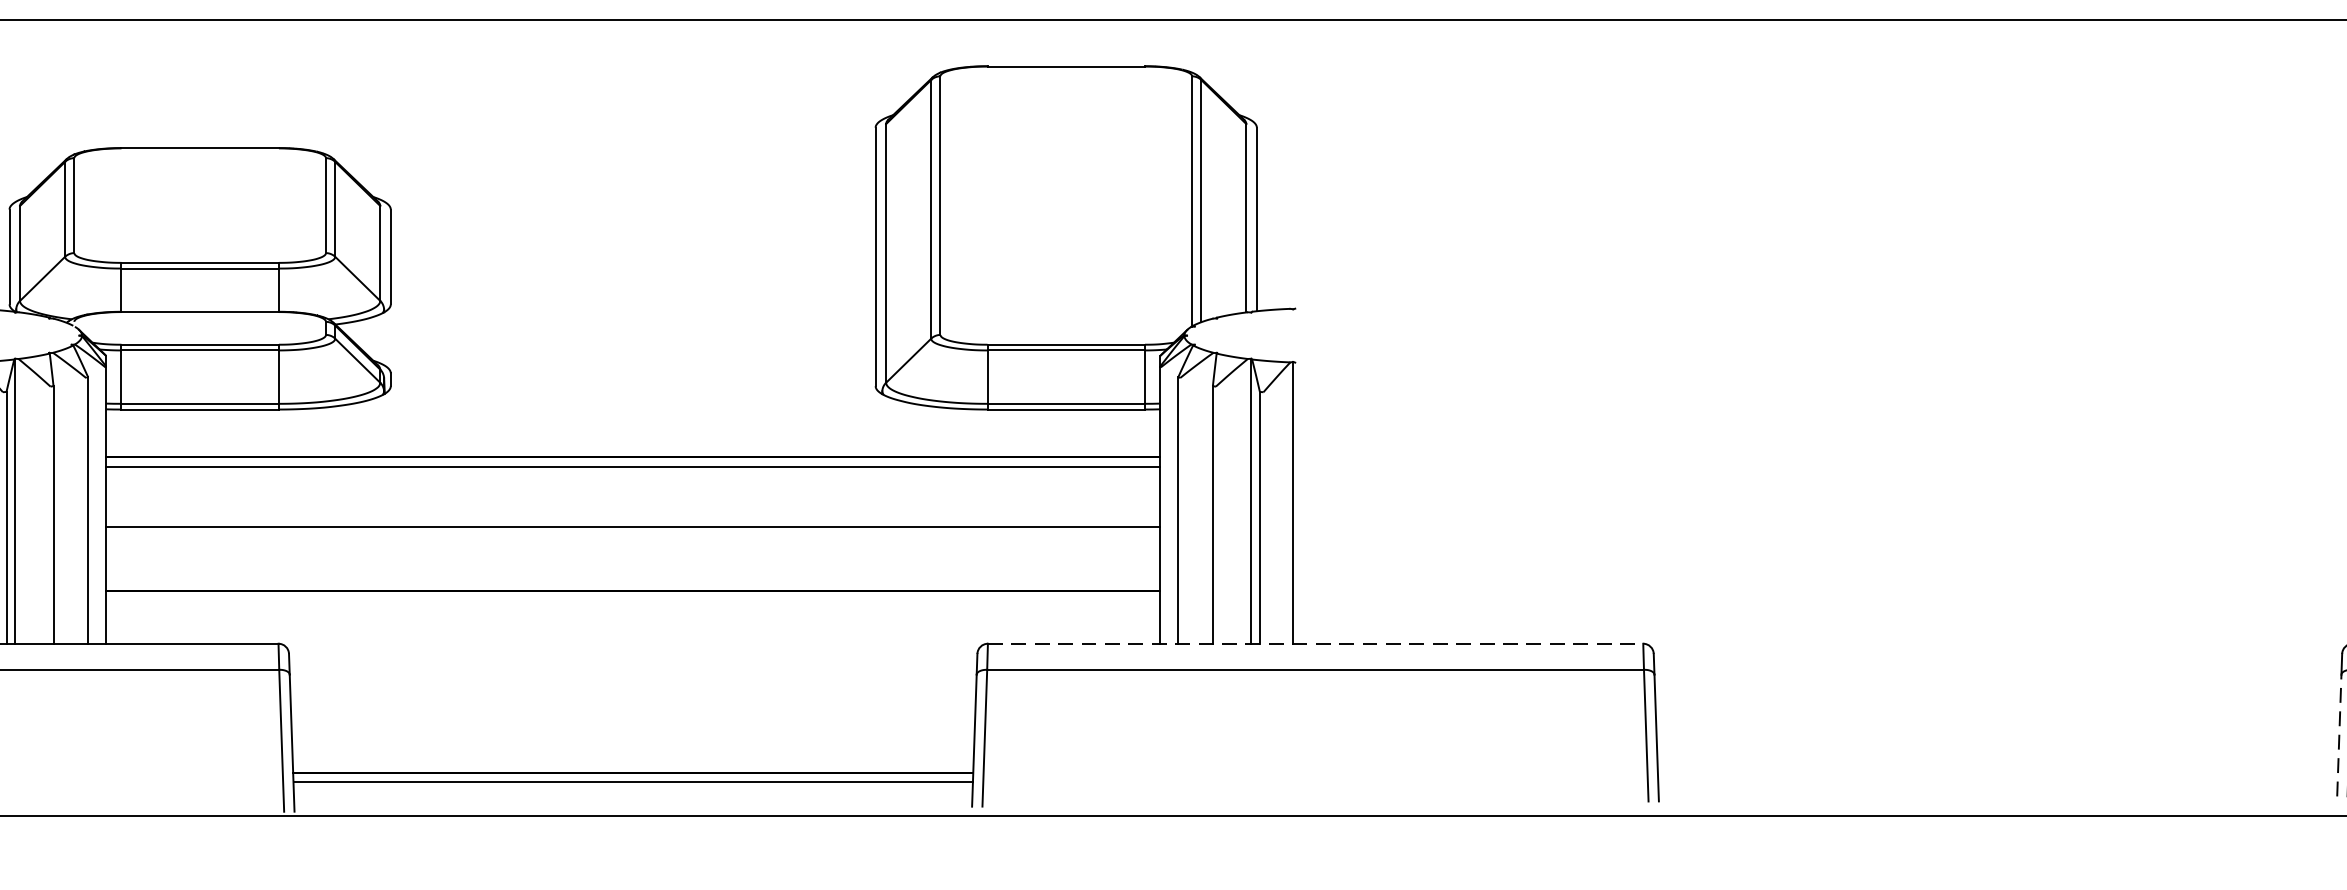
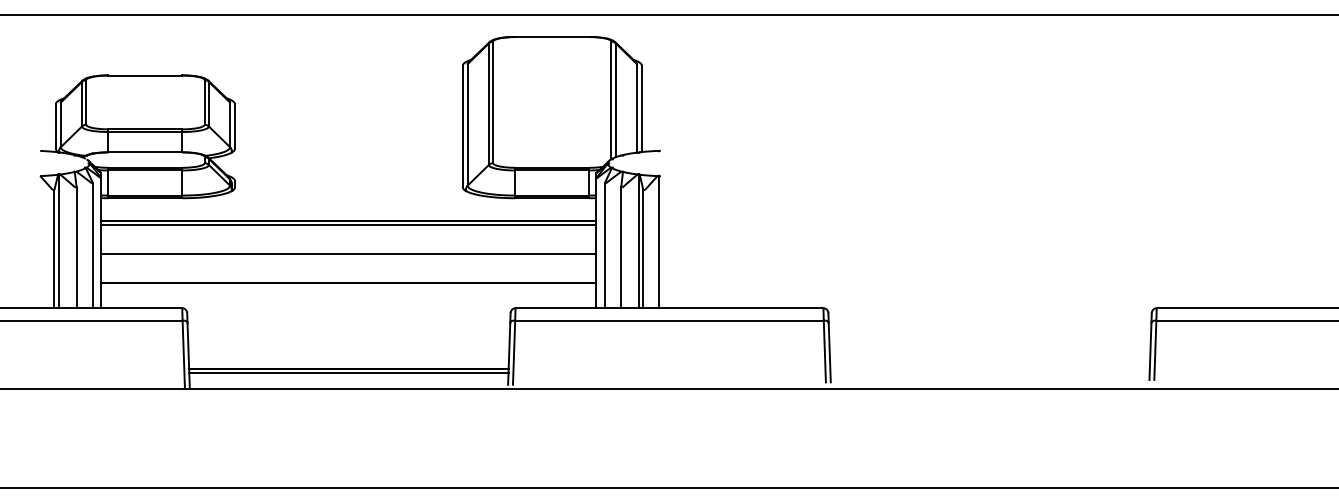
line: (1315, 644) -> (669, 308), dashed -> solid
line: (2339, 735) -> (1150, 351), dashed -> solid

